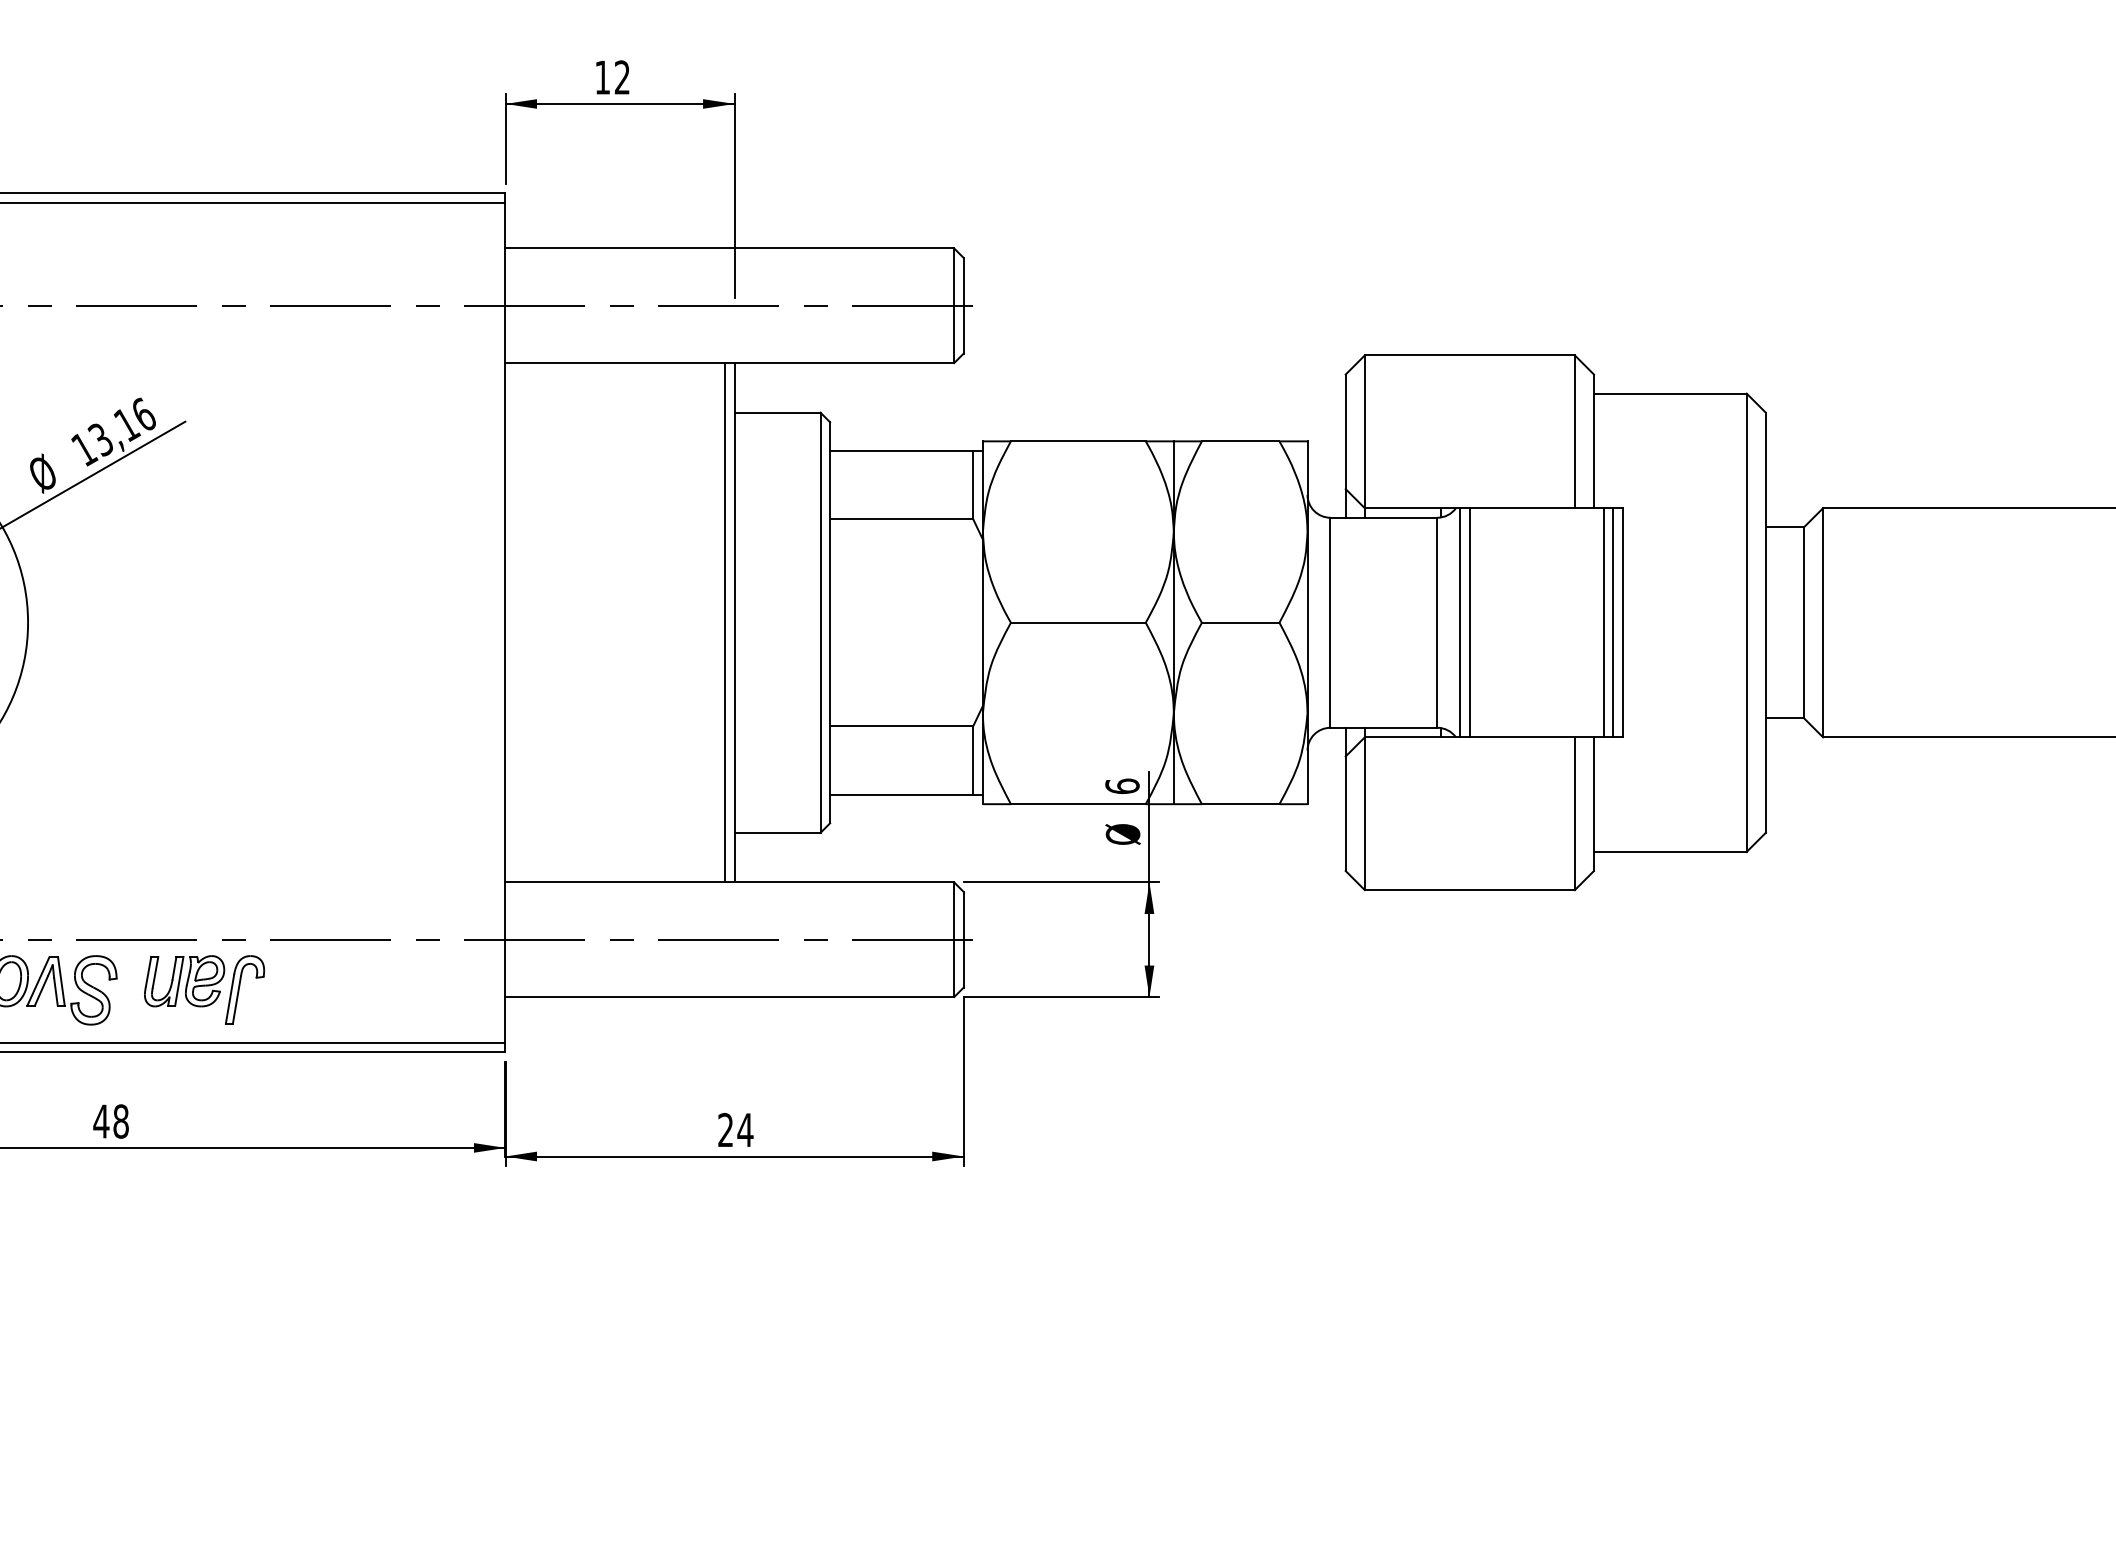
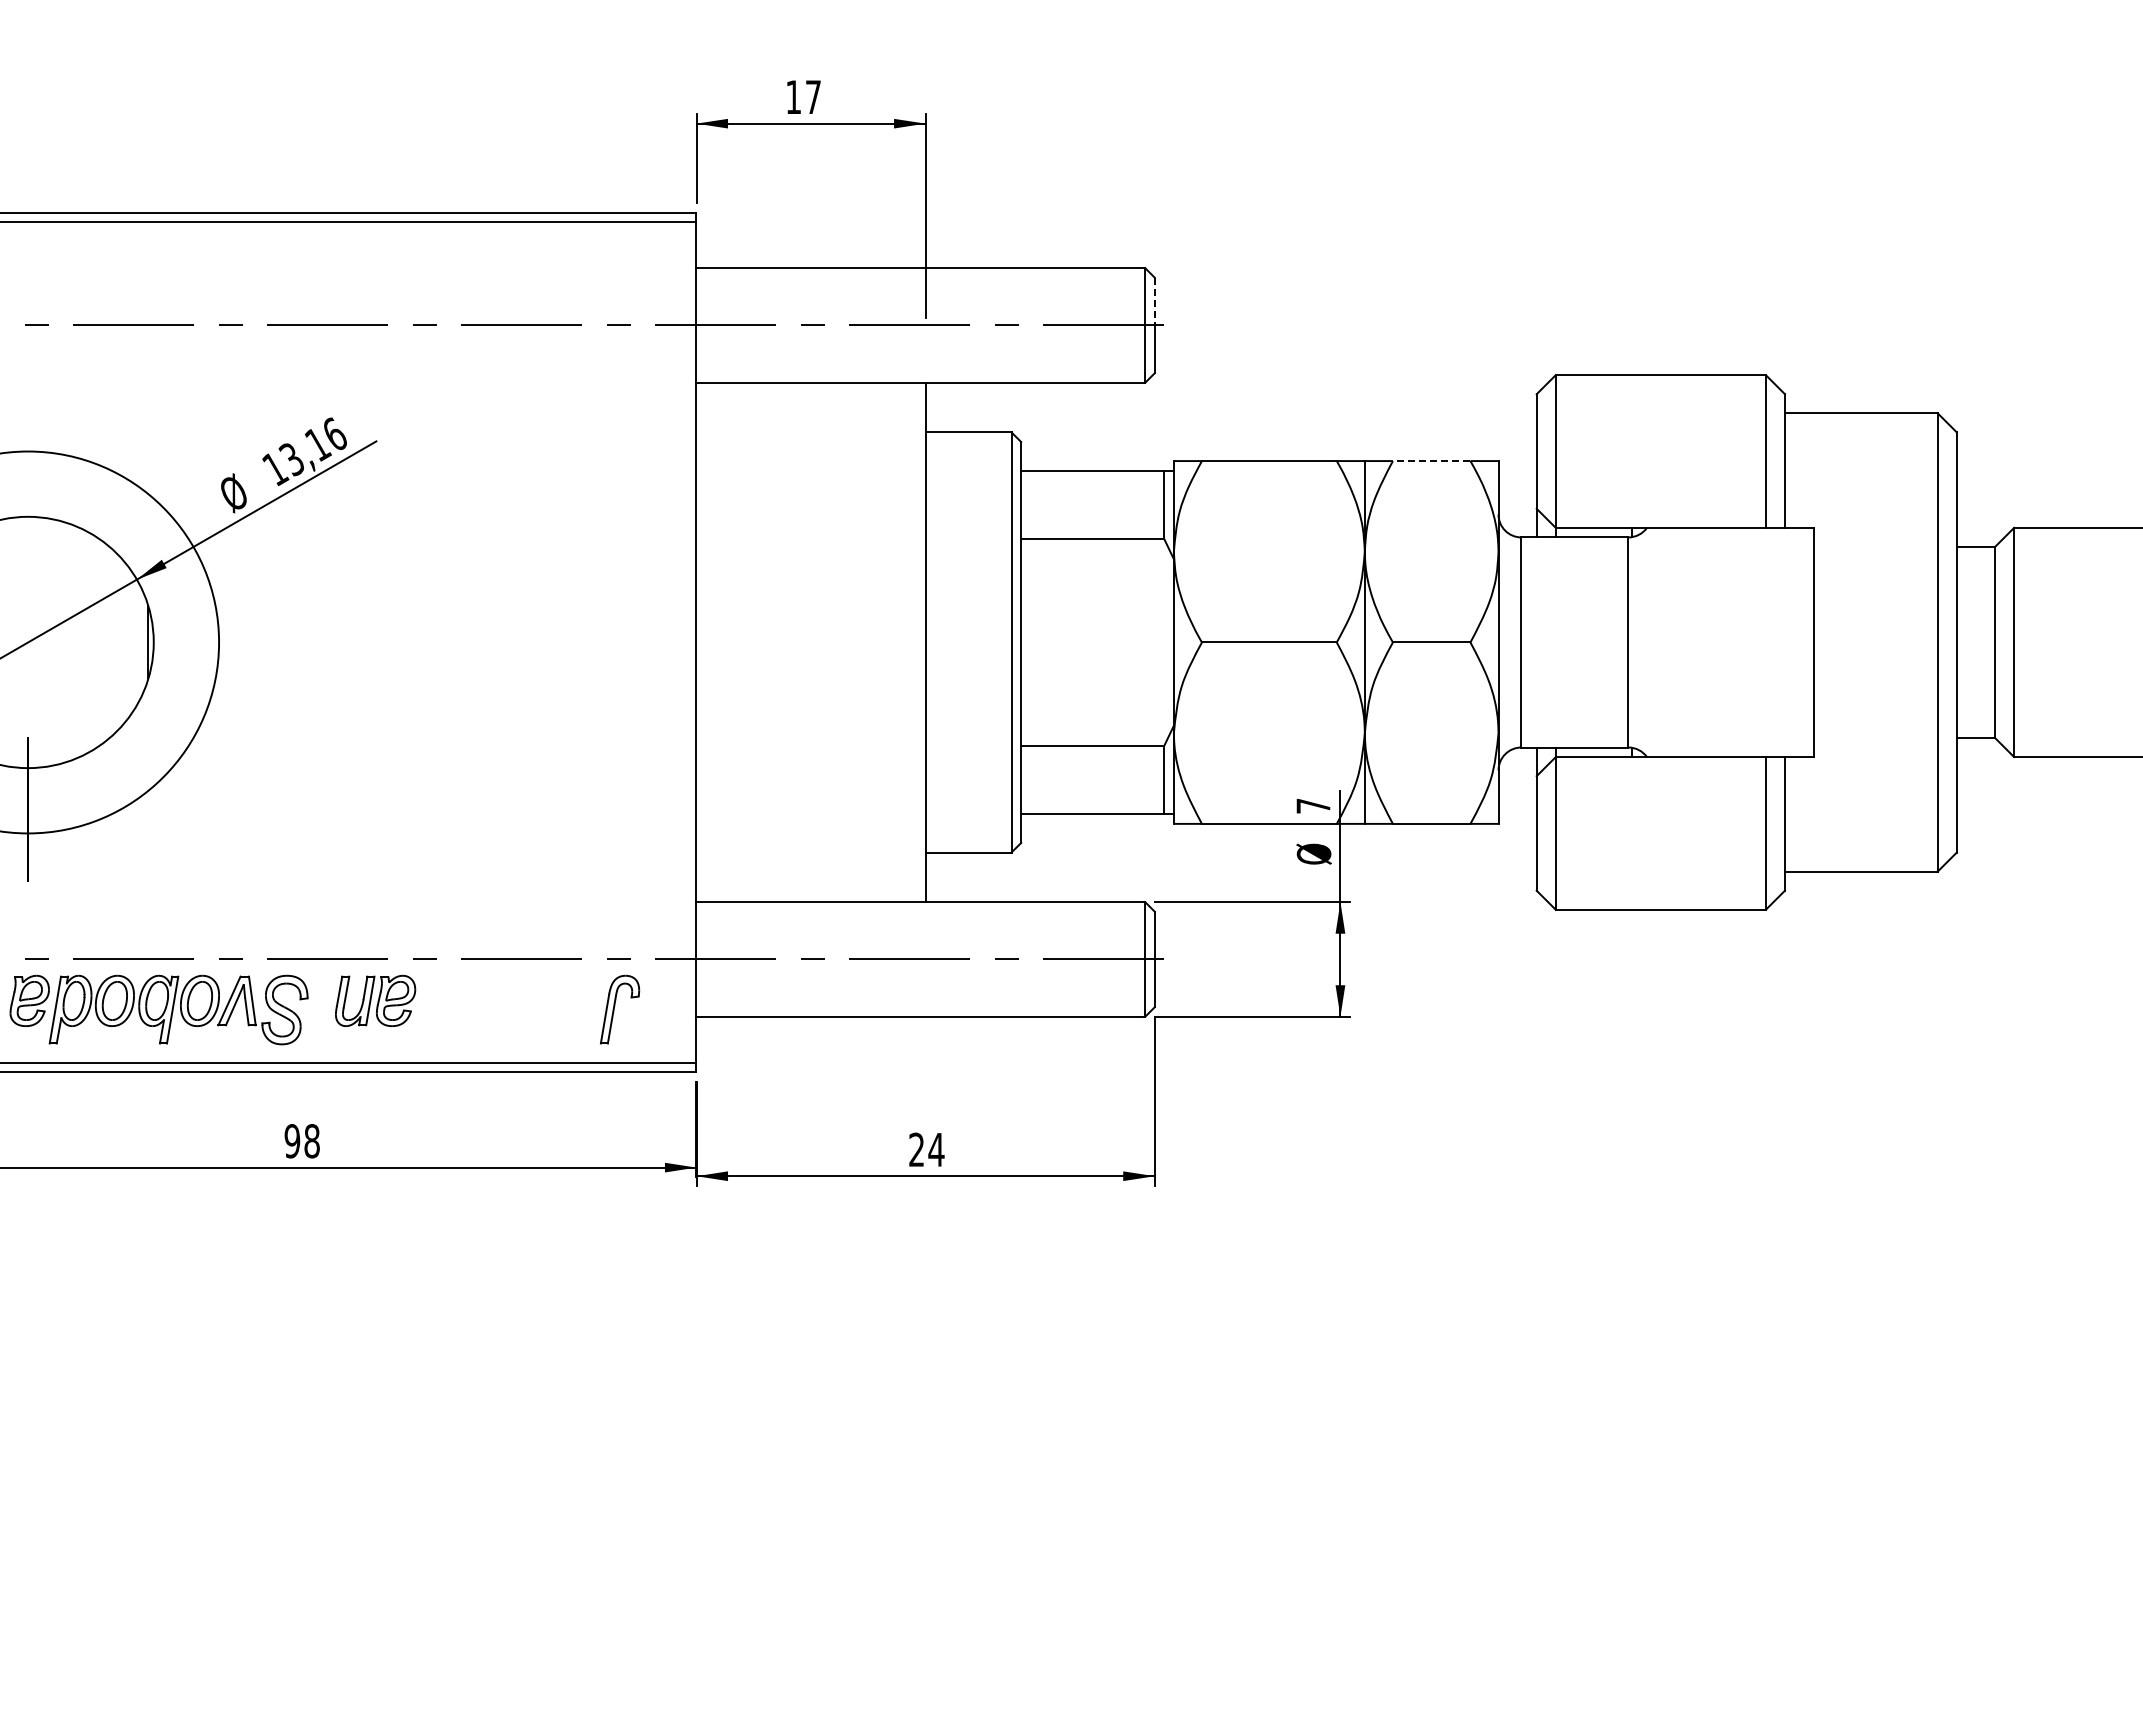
text: (622, 76) -> (813, 96), 12 -> 17
line: (963, 281) -> (1154, 301), solid -> dashed
line: (1240, 441) -> (1431, 461), solid -> dashed
line: (725, 622) -> (916, 642), removed
line: (1460, 622) -> (1651, 642), removed
line: (1469, 622) -> (1660, 642), removed
line: (1603, 622) -> (1794, 642), removed
line: (1613, 622) -> (1804, 642), removed
text: (1122, 785) -> (1313, 805), 6 -> 7
part: (245, 989) -> (620, 1009), moved
text: (101, 1121) -> (292, 1141), 48 -> 98

